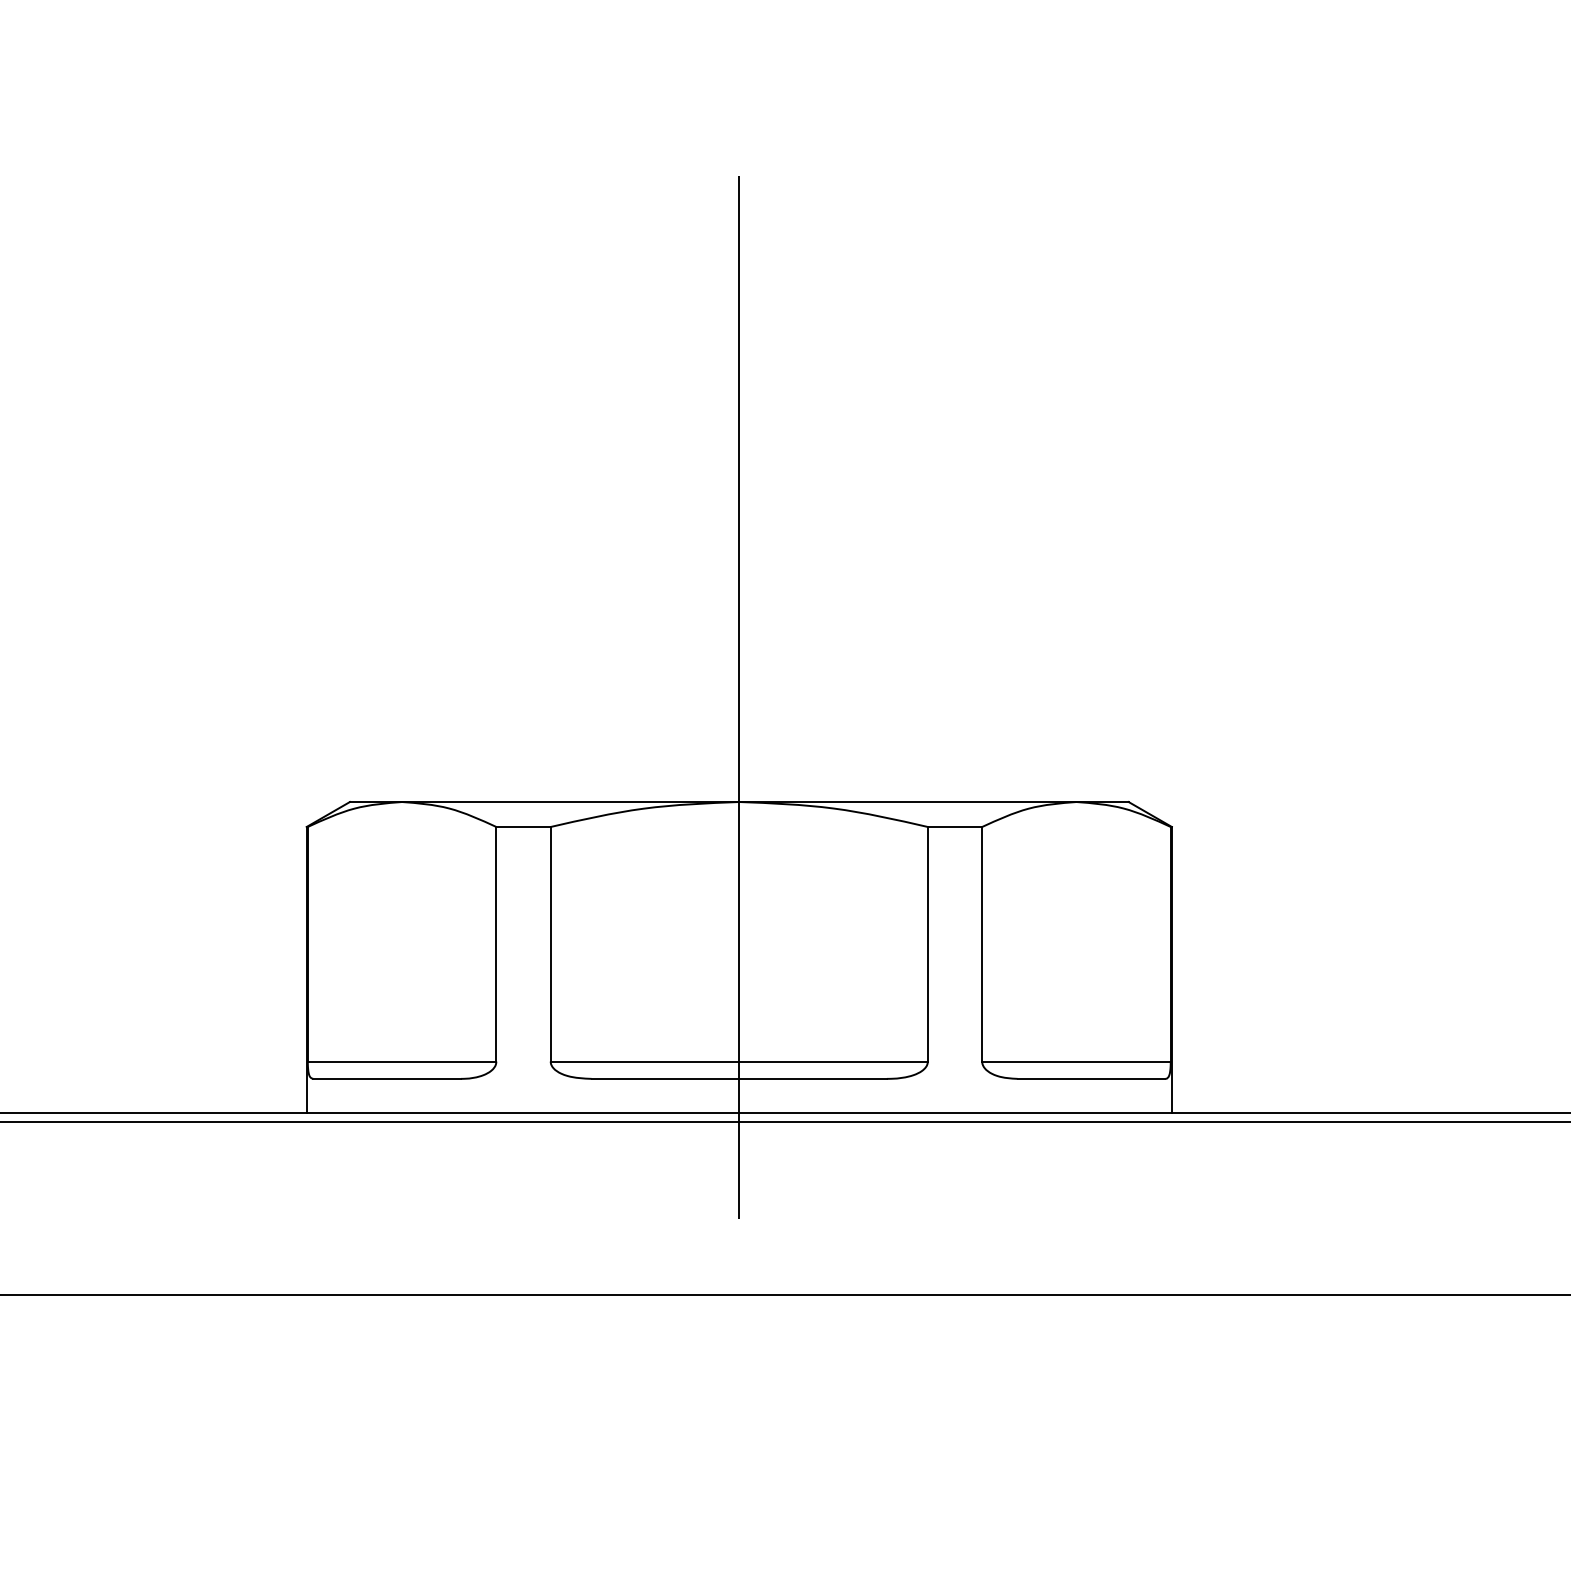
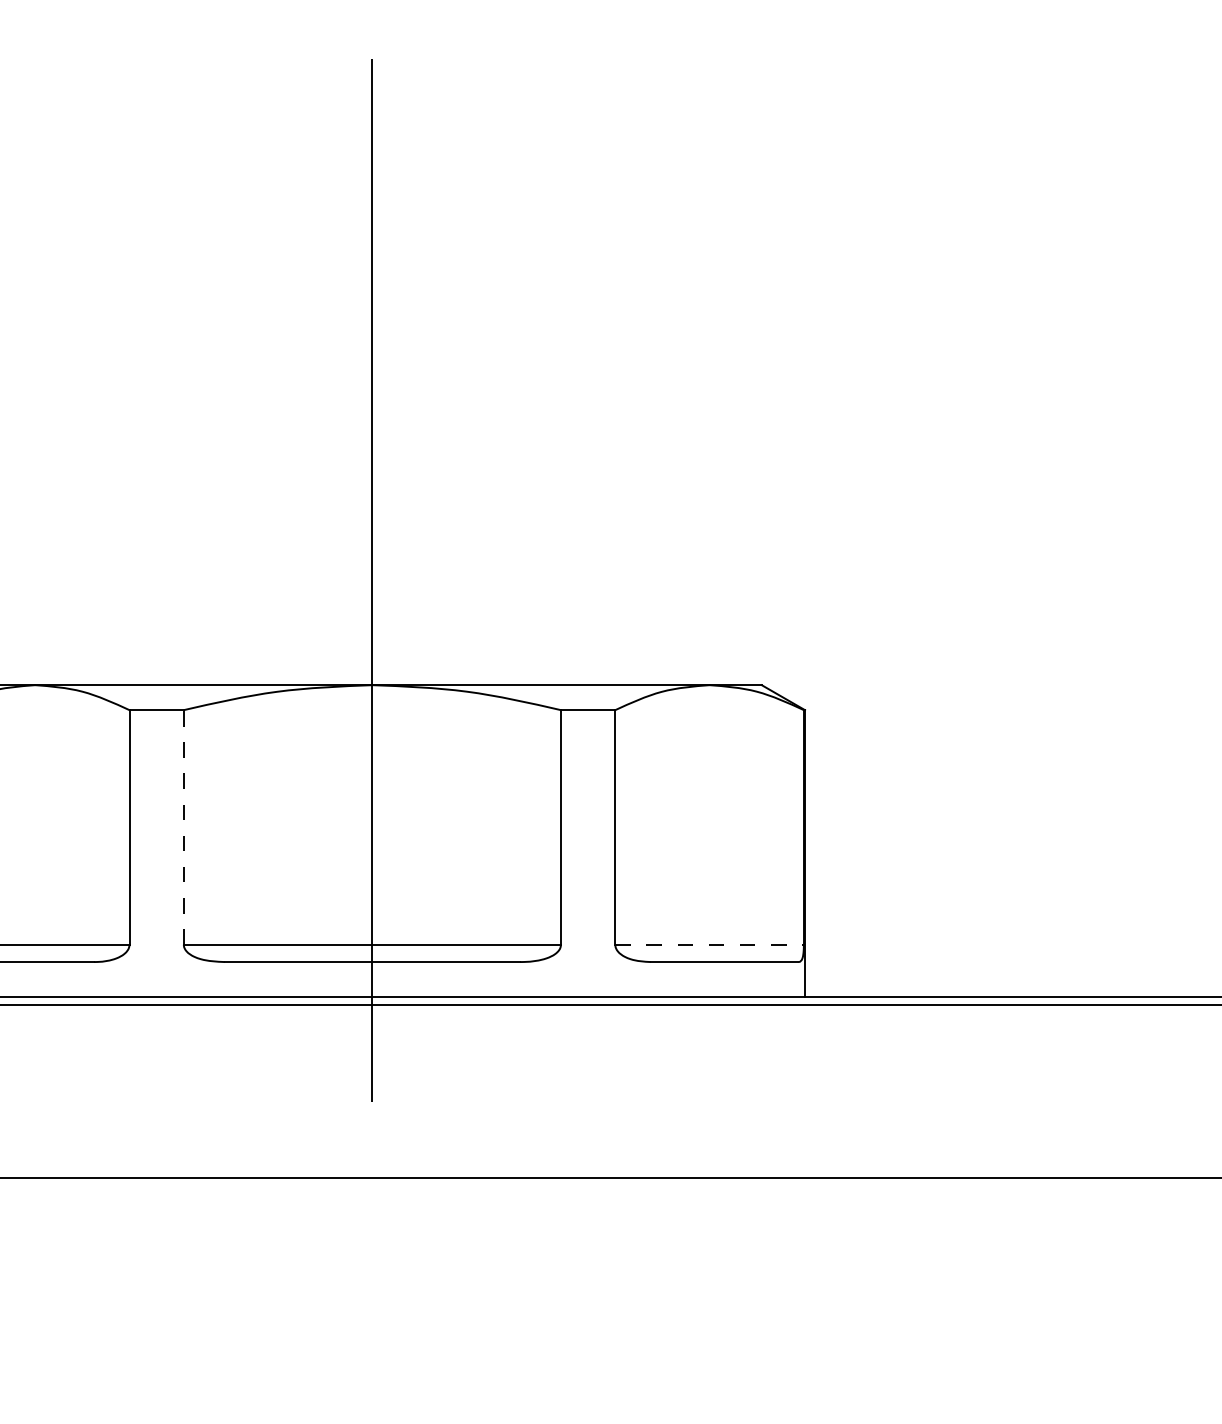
line: (550, 943) -> (183, 826), solid -> dashed
line: (1076, 1061) -> (709, 944), solid -> dashed

